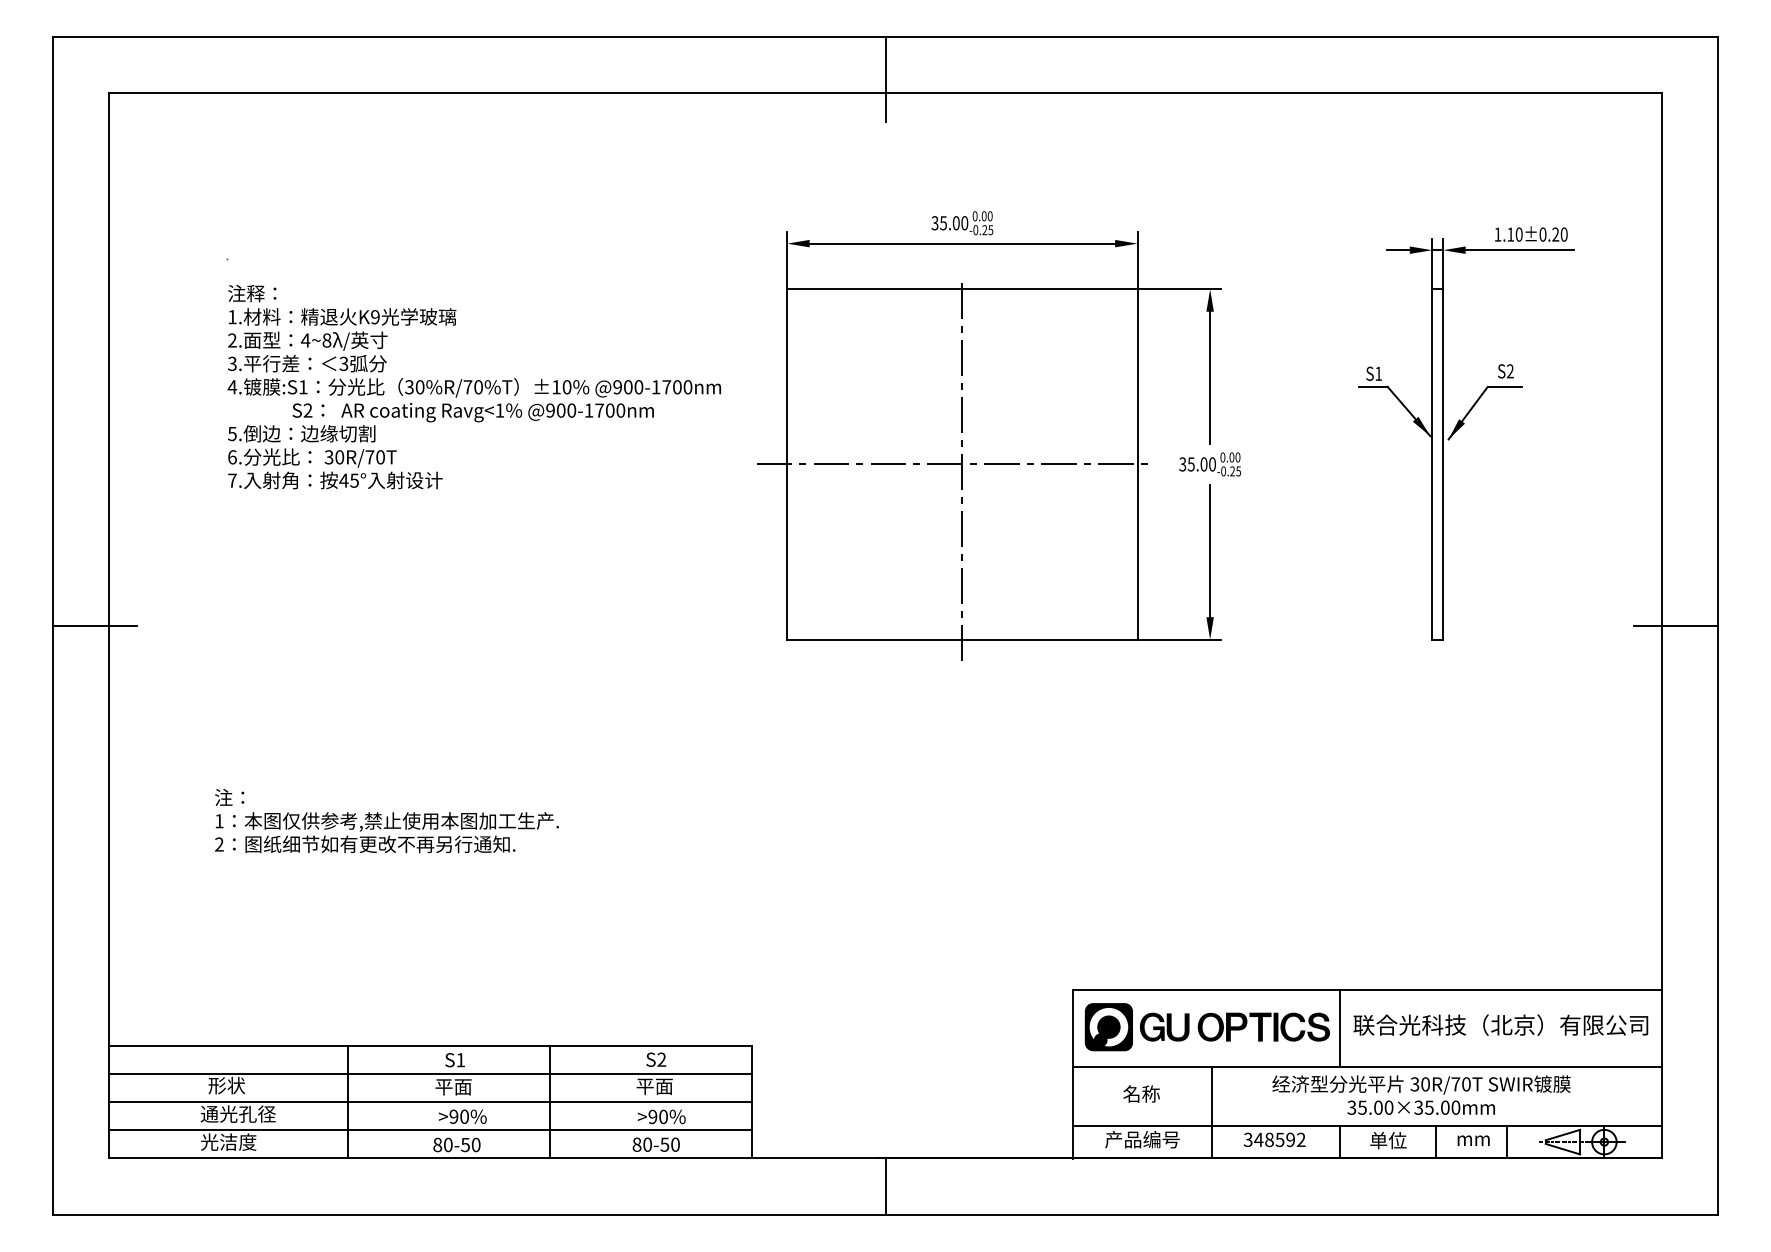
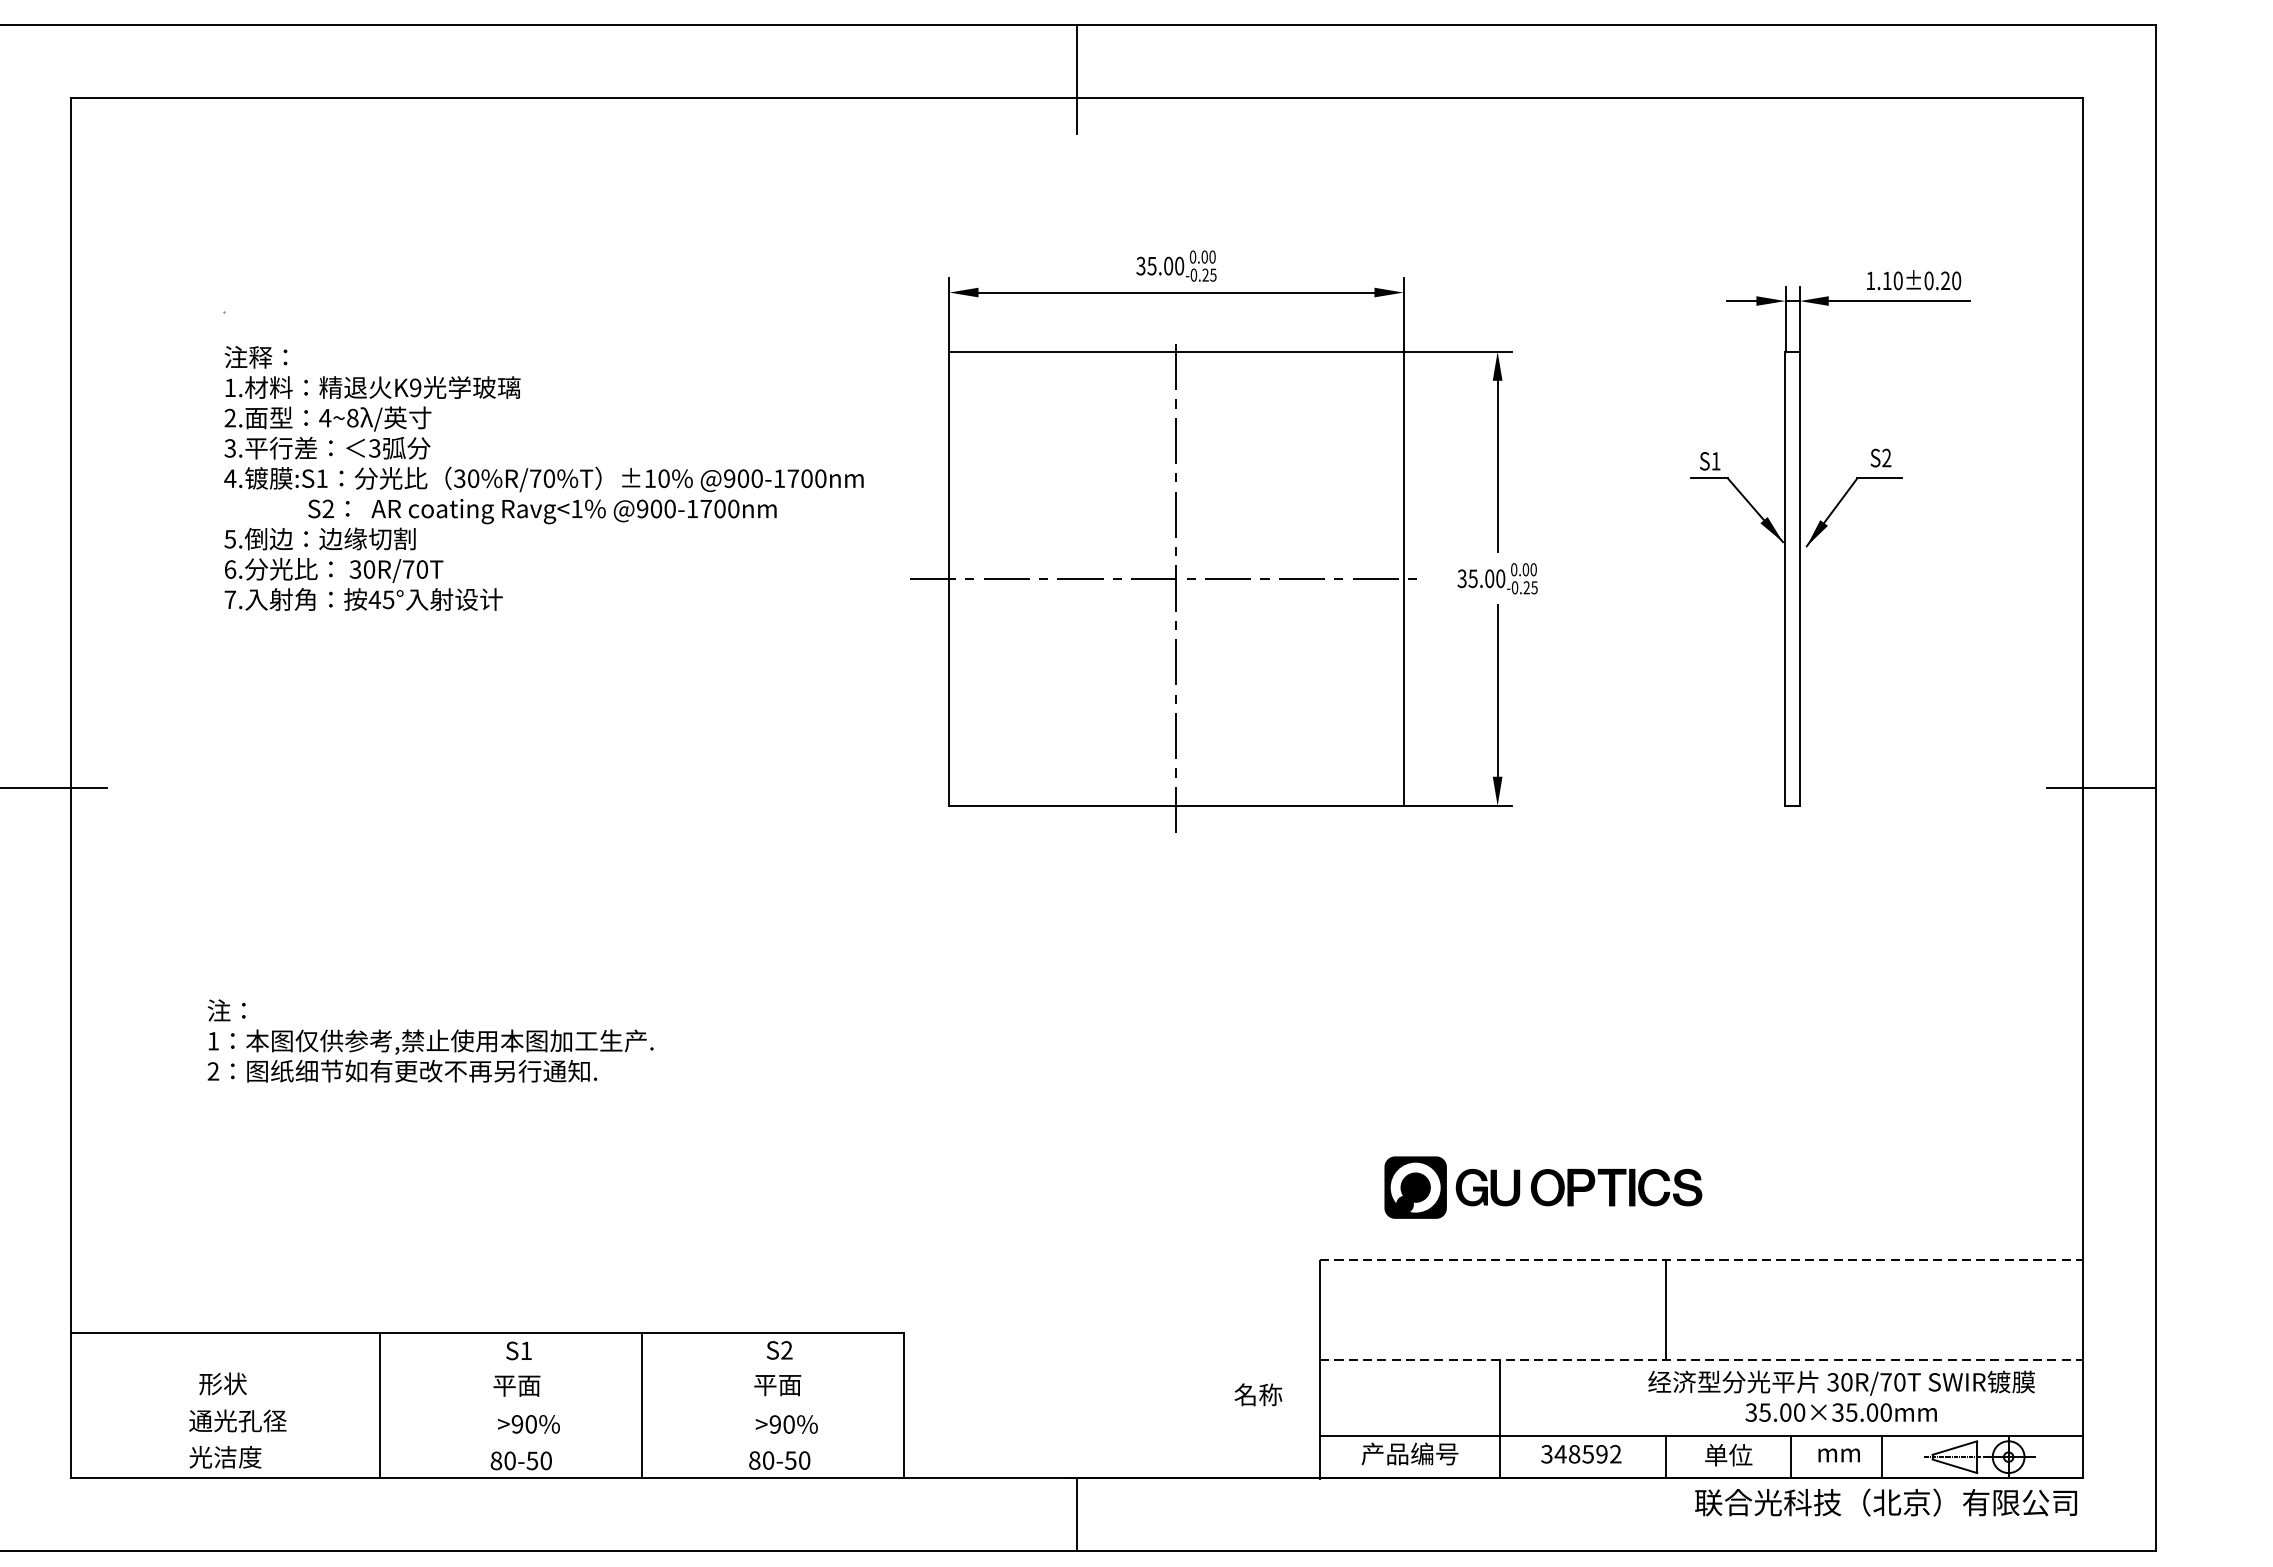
line: (1368, 990) -> (1702, 1260), solid -> dashed
text: (1500, 1024) -> (1885, 1501), moved
part: (1206, 1027) -> (1542, 1188), moved
line: (1368, 1066) -> (1702, 1359), solid -> dashed
line: (430, 1074) -> (487, 1369), removed
text: (1141, 1093) -> (1258, 1394), moved
text: (1421, 1094) -> (1841, 1395), moved
line: (430, 1102) -> (487, 1405), removed
line: (430, 1130) -> (487, 1442), removed

